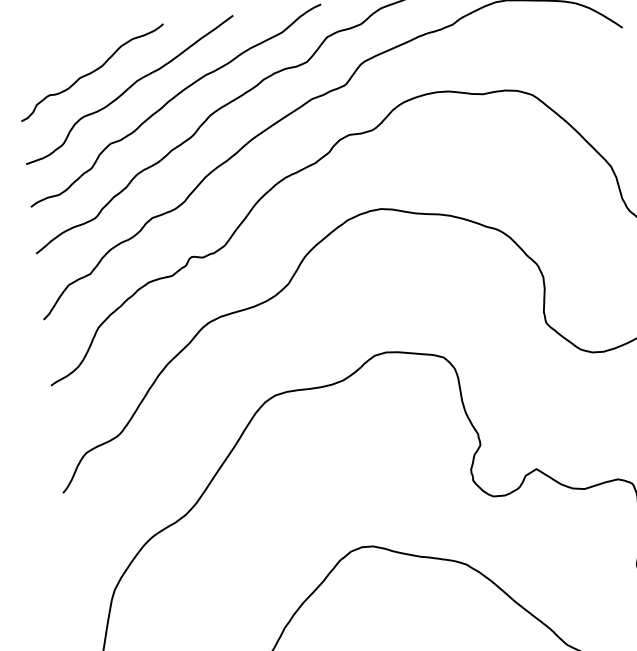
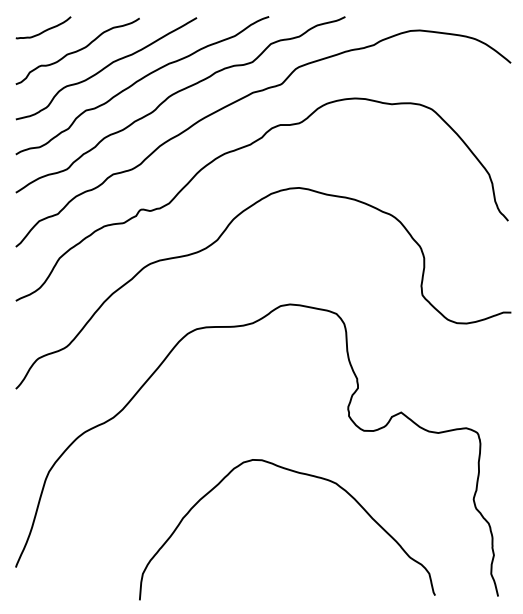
curve: (50, 50) -> (45, 29), added

